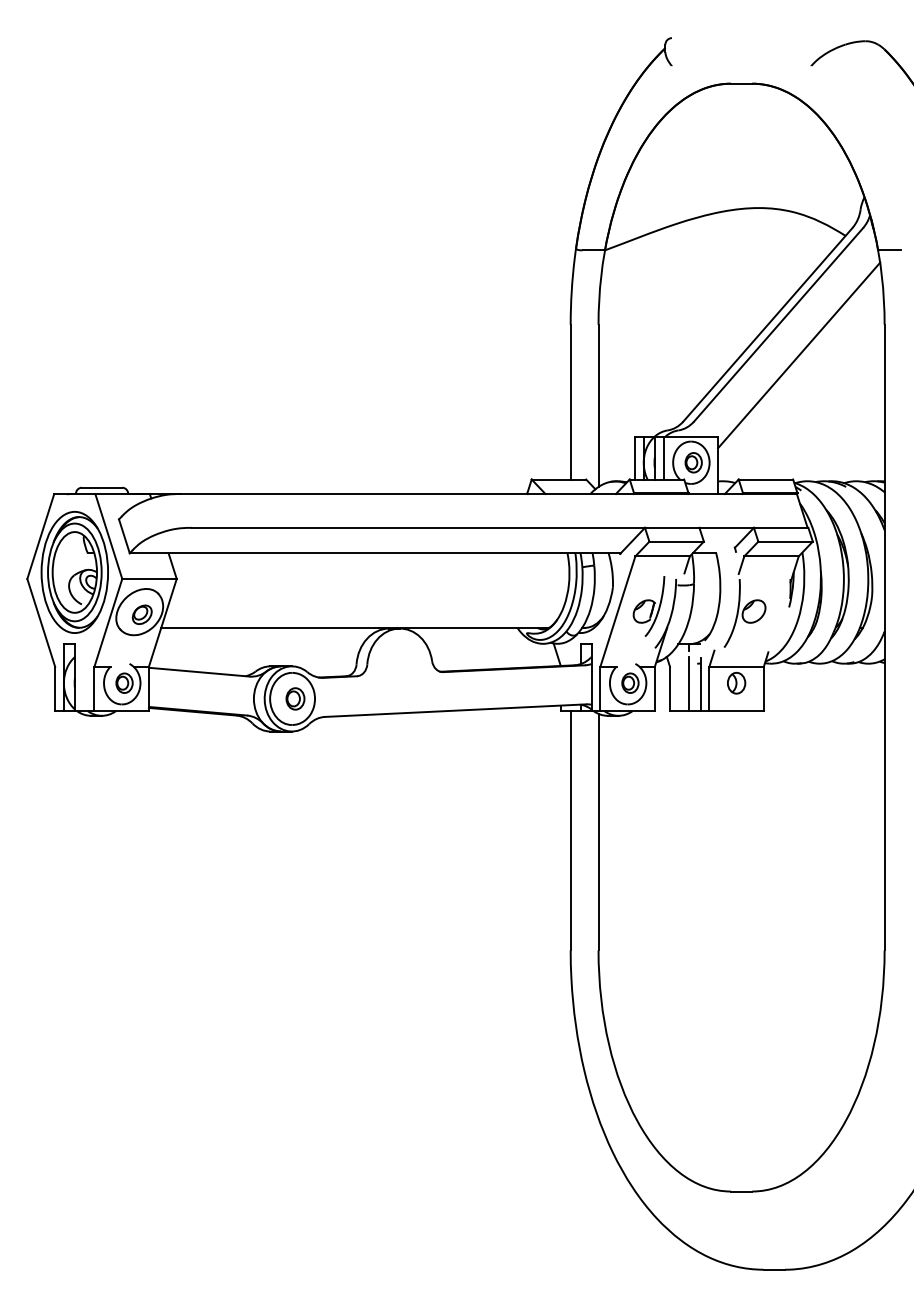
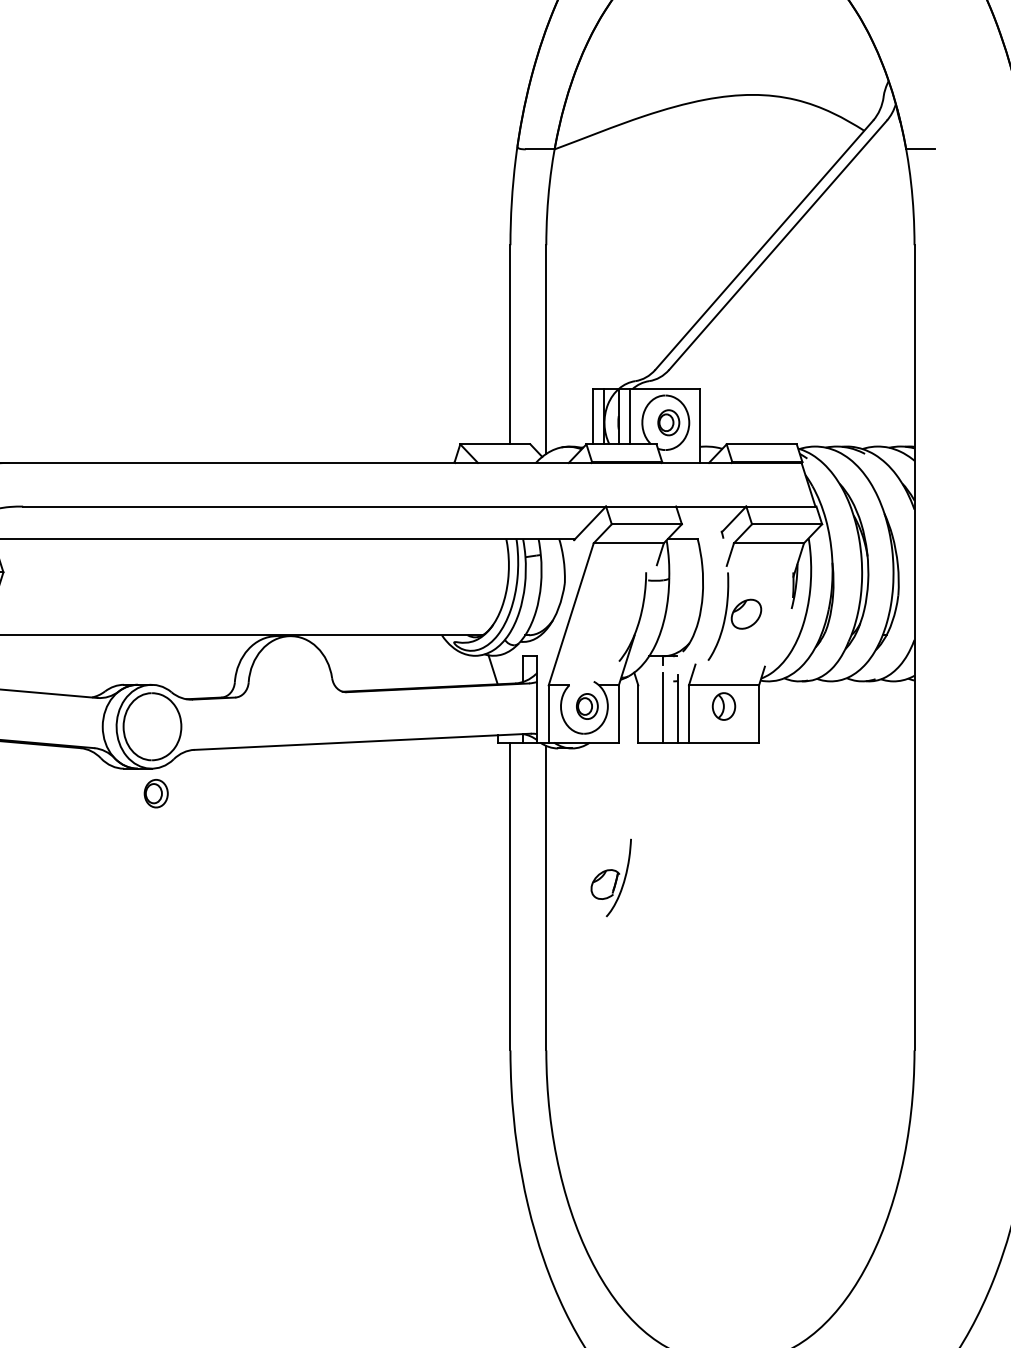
line: (799, 355) -> (804, 284), removed
part: (648, 606) -> (610, 878), moved
part: (295, 698) -> (156, 793), moved

